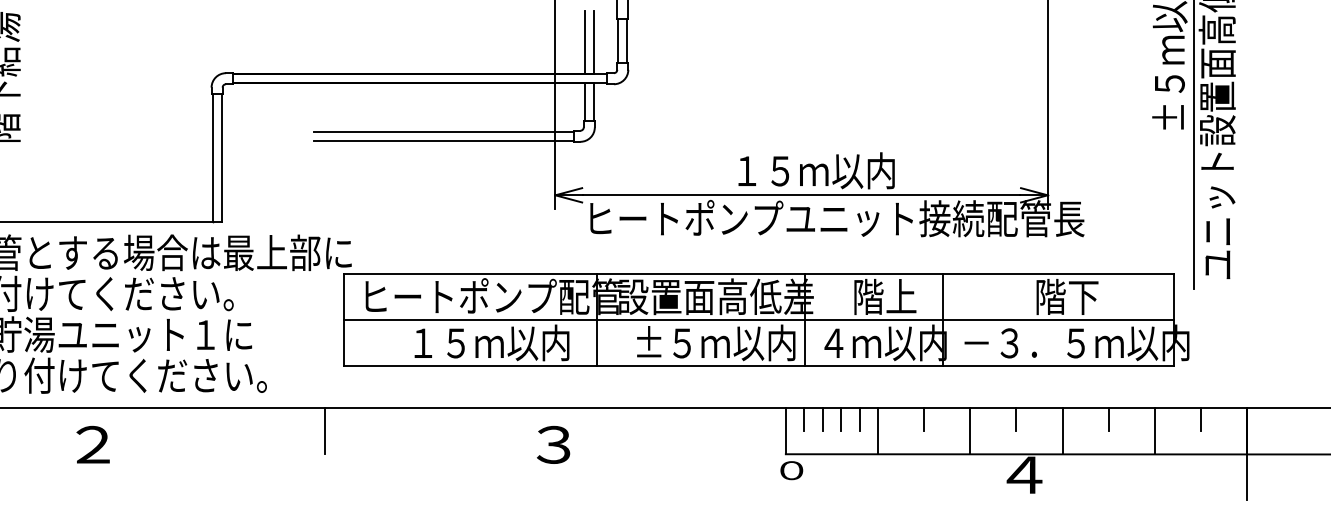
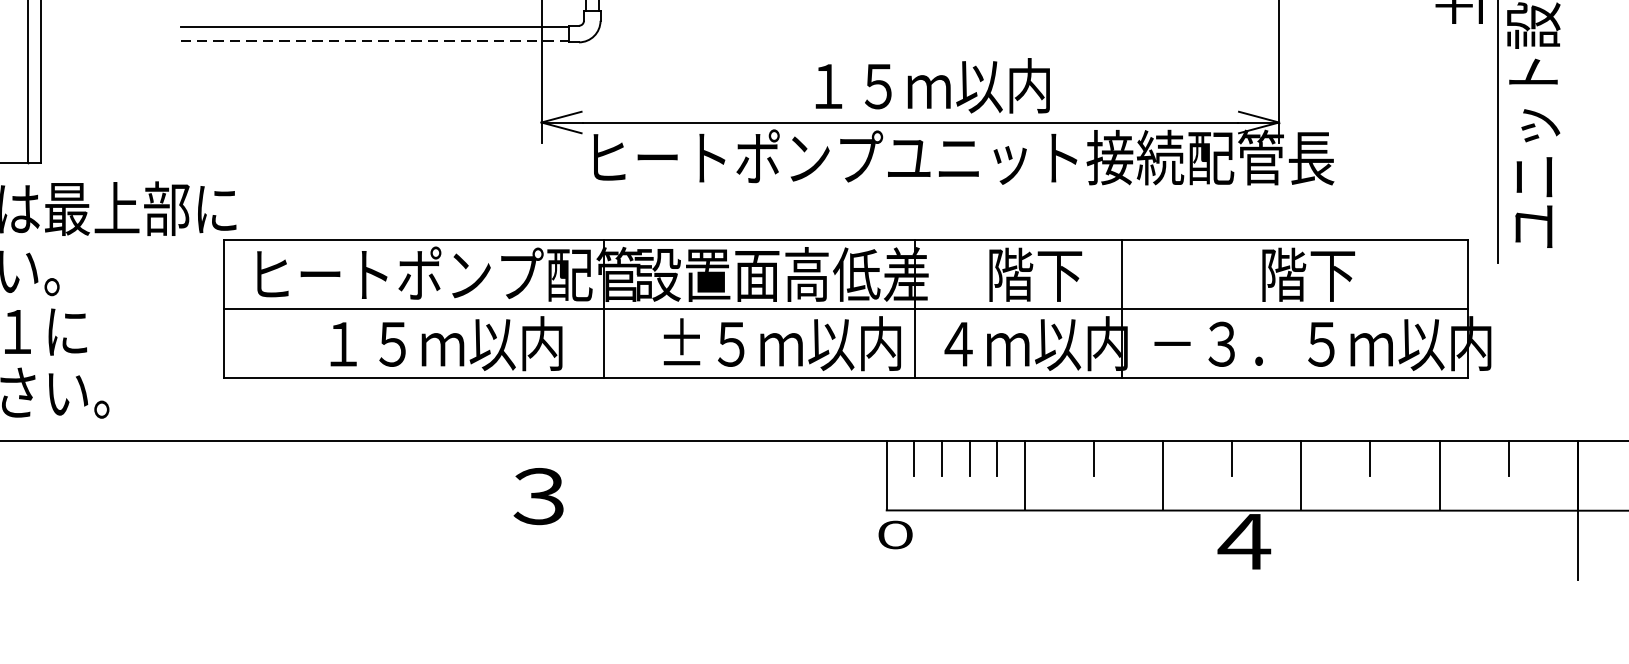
line: (444, 140) -> (375, 40), solid -> dashed
text: (901, 296) -> (1059, 274), 階上 -> 階下
line: (324, 431) -> (195, 476), removed

